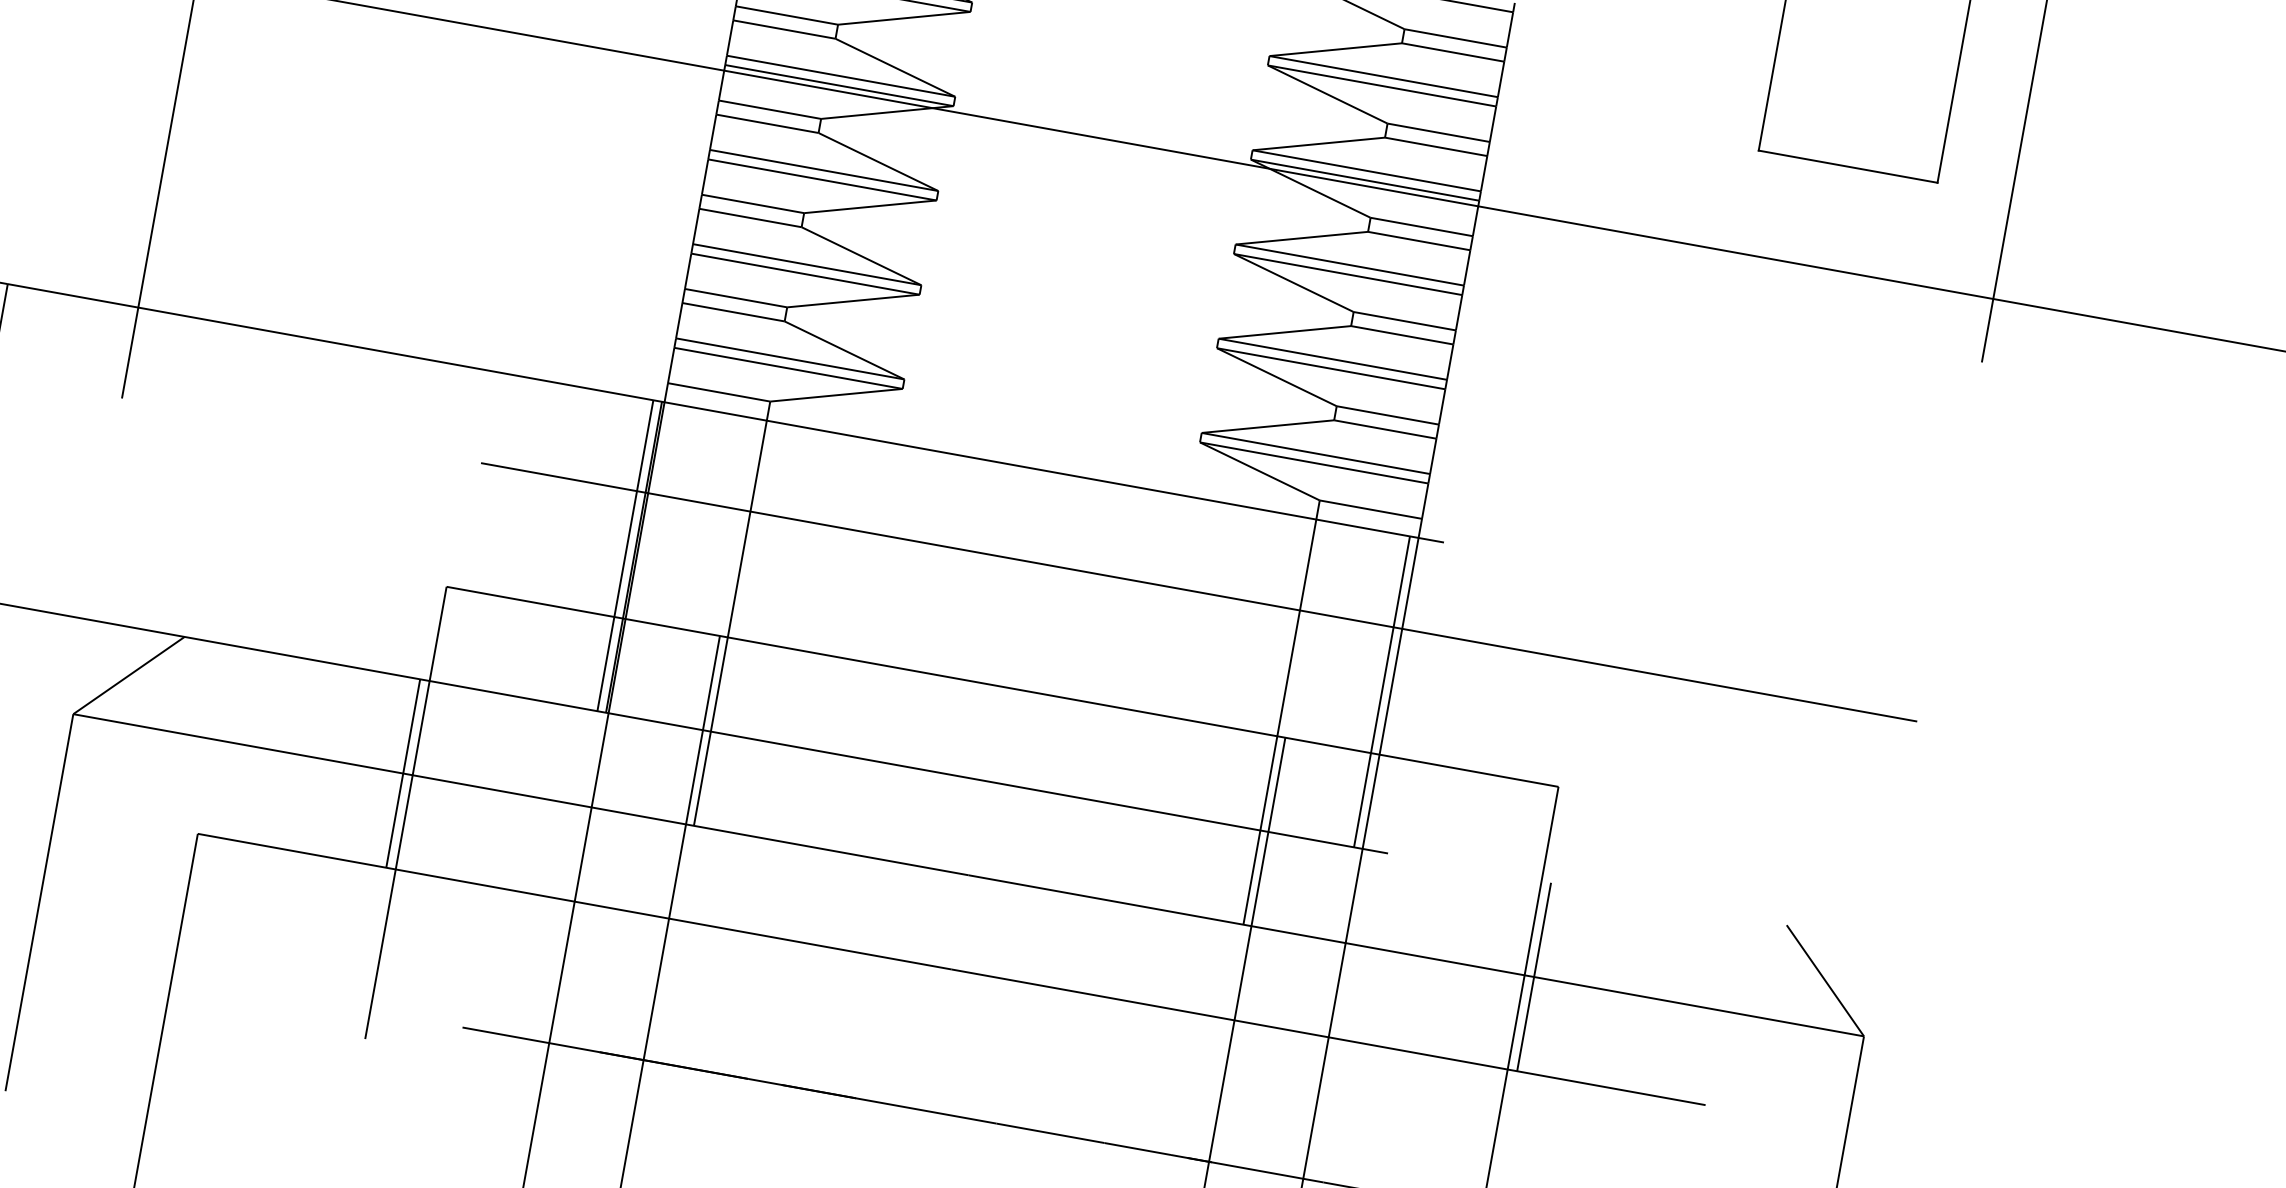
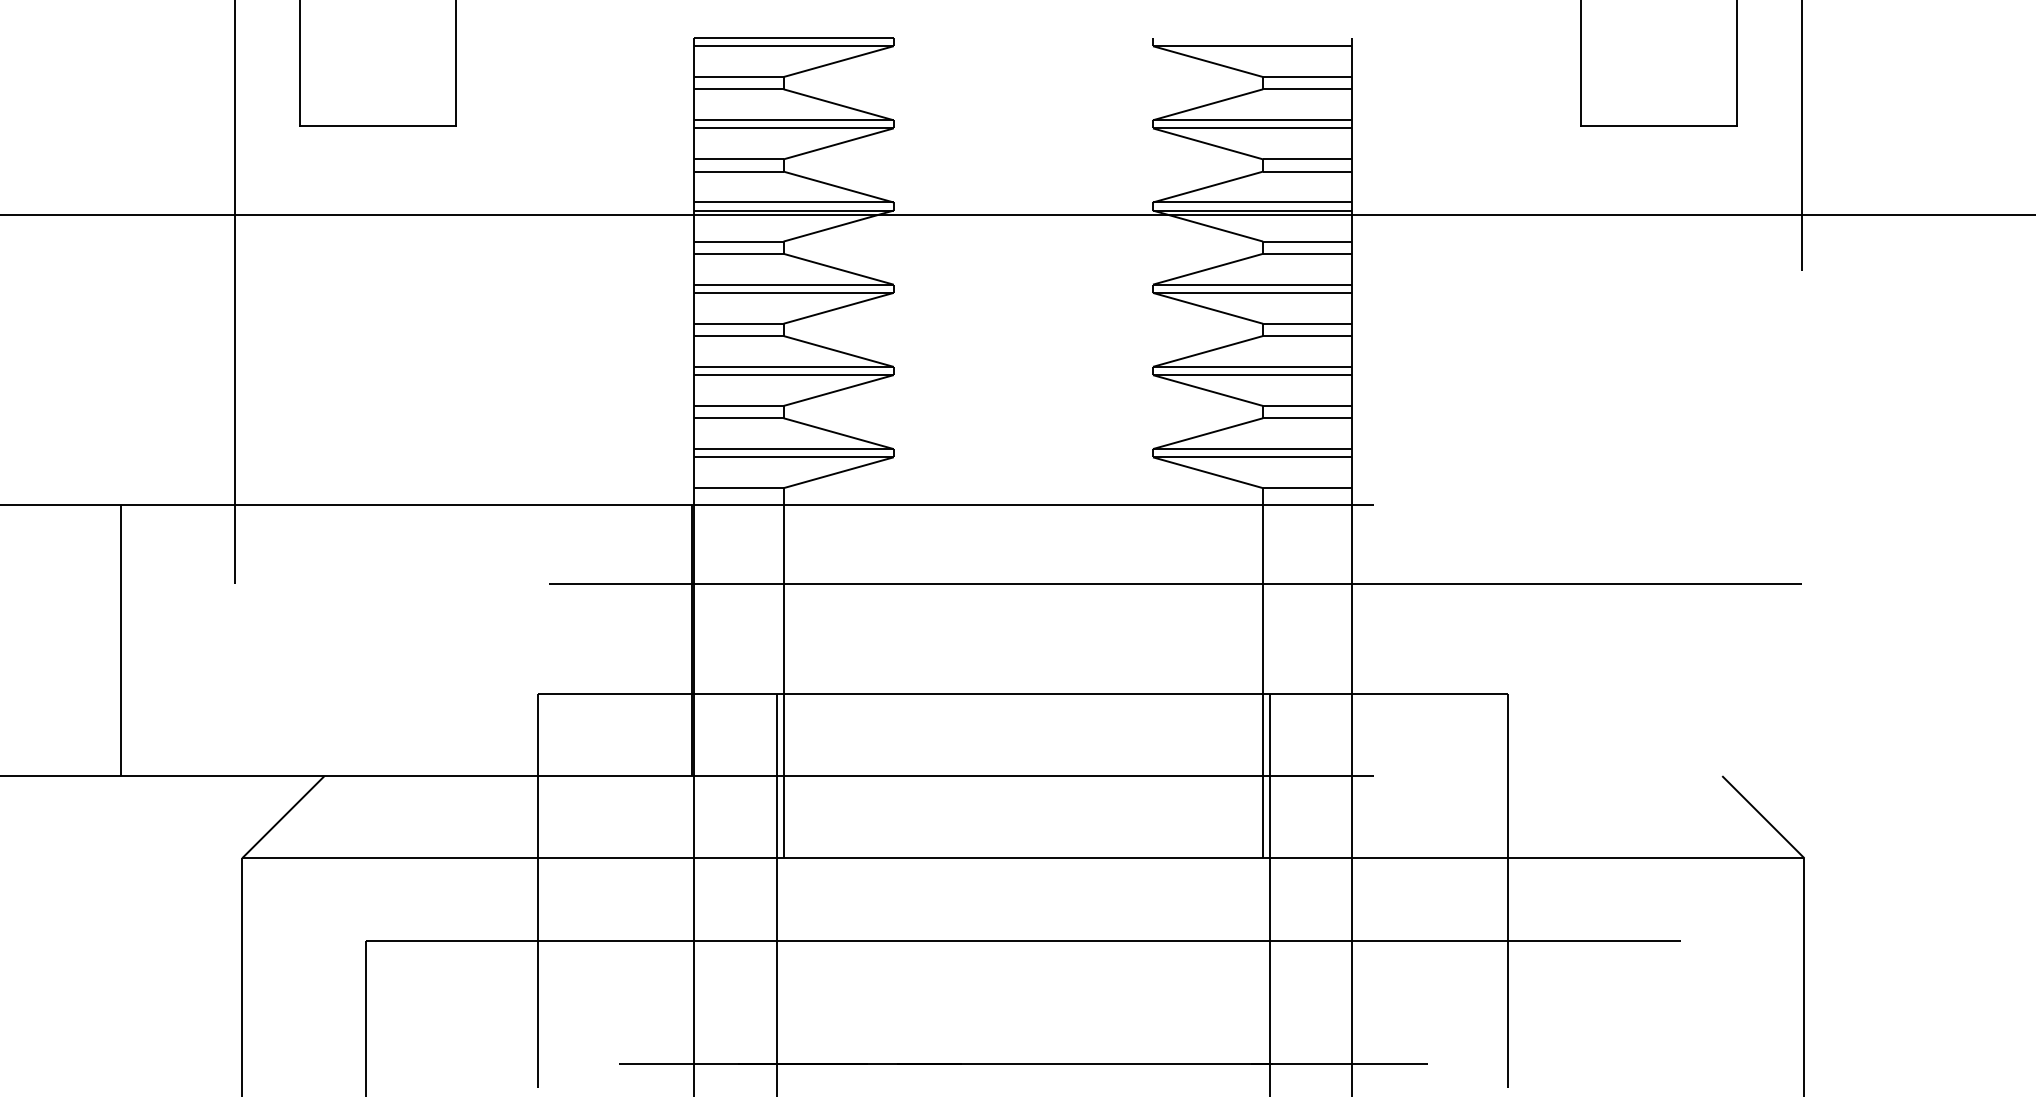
line: (625, 555) -> (684, 640), removed
line: (1381, 691) -> (1344, 640), removed
line: (403, 773) -> (530, 858), removed
line: (1533, 977) -> (1516, 858), removed

